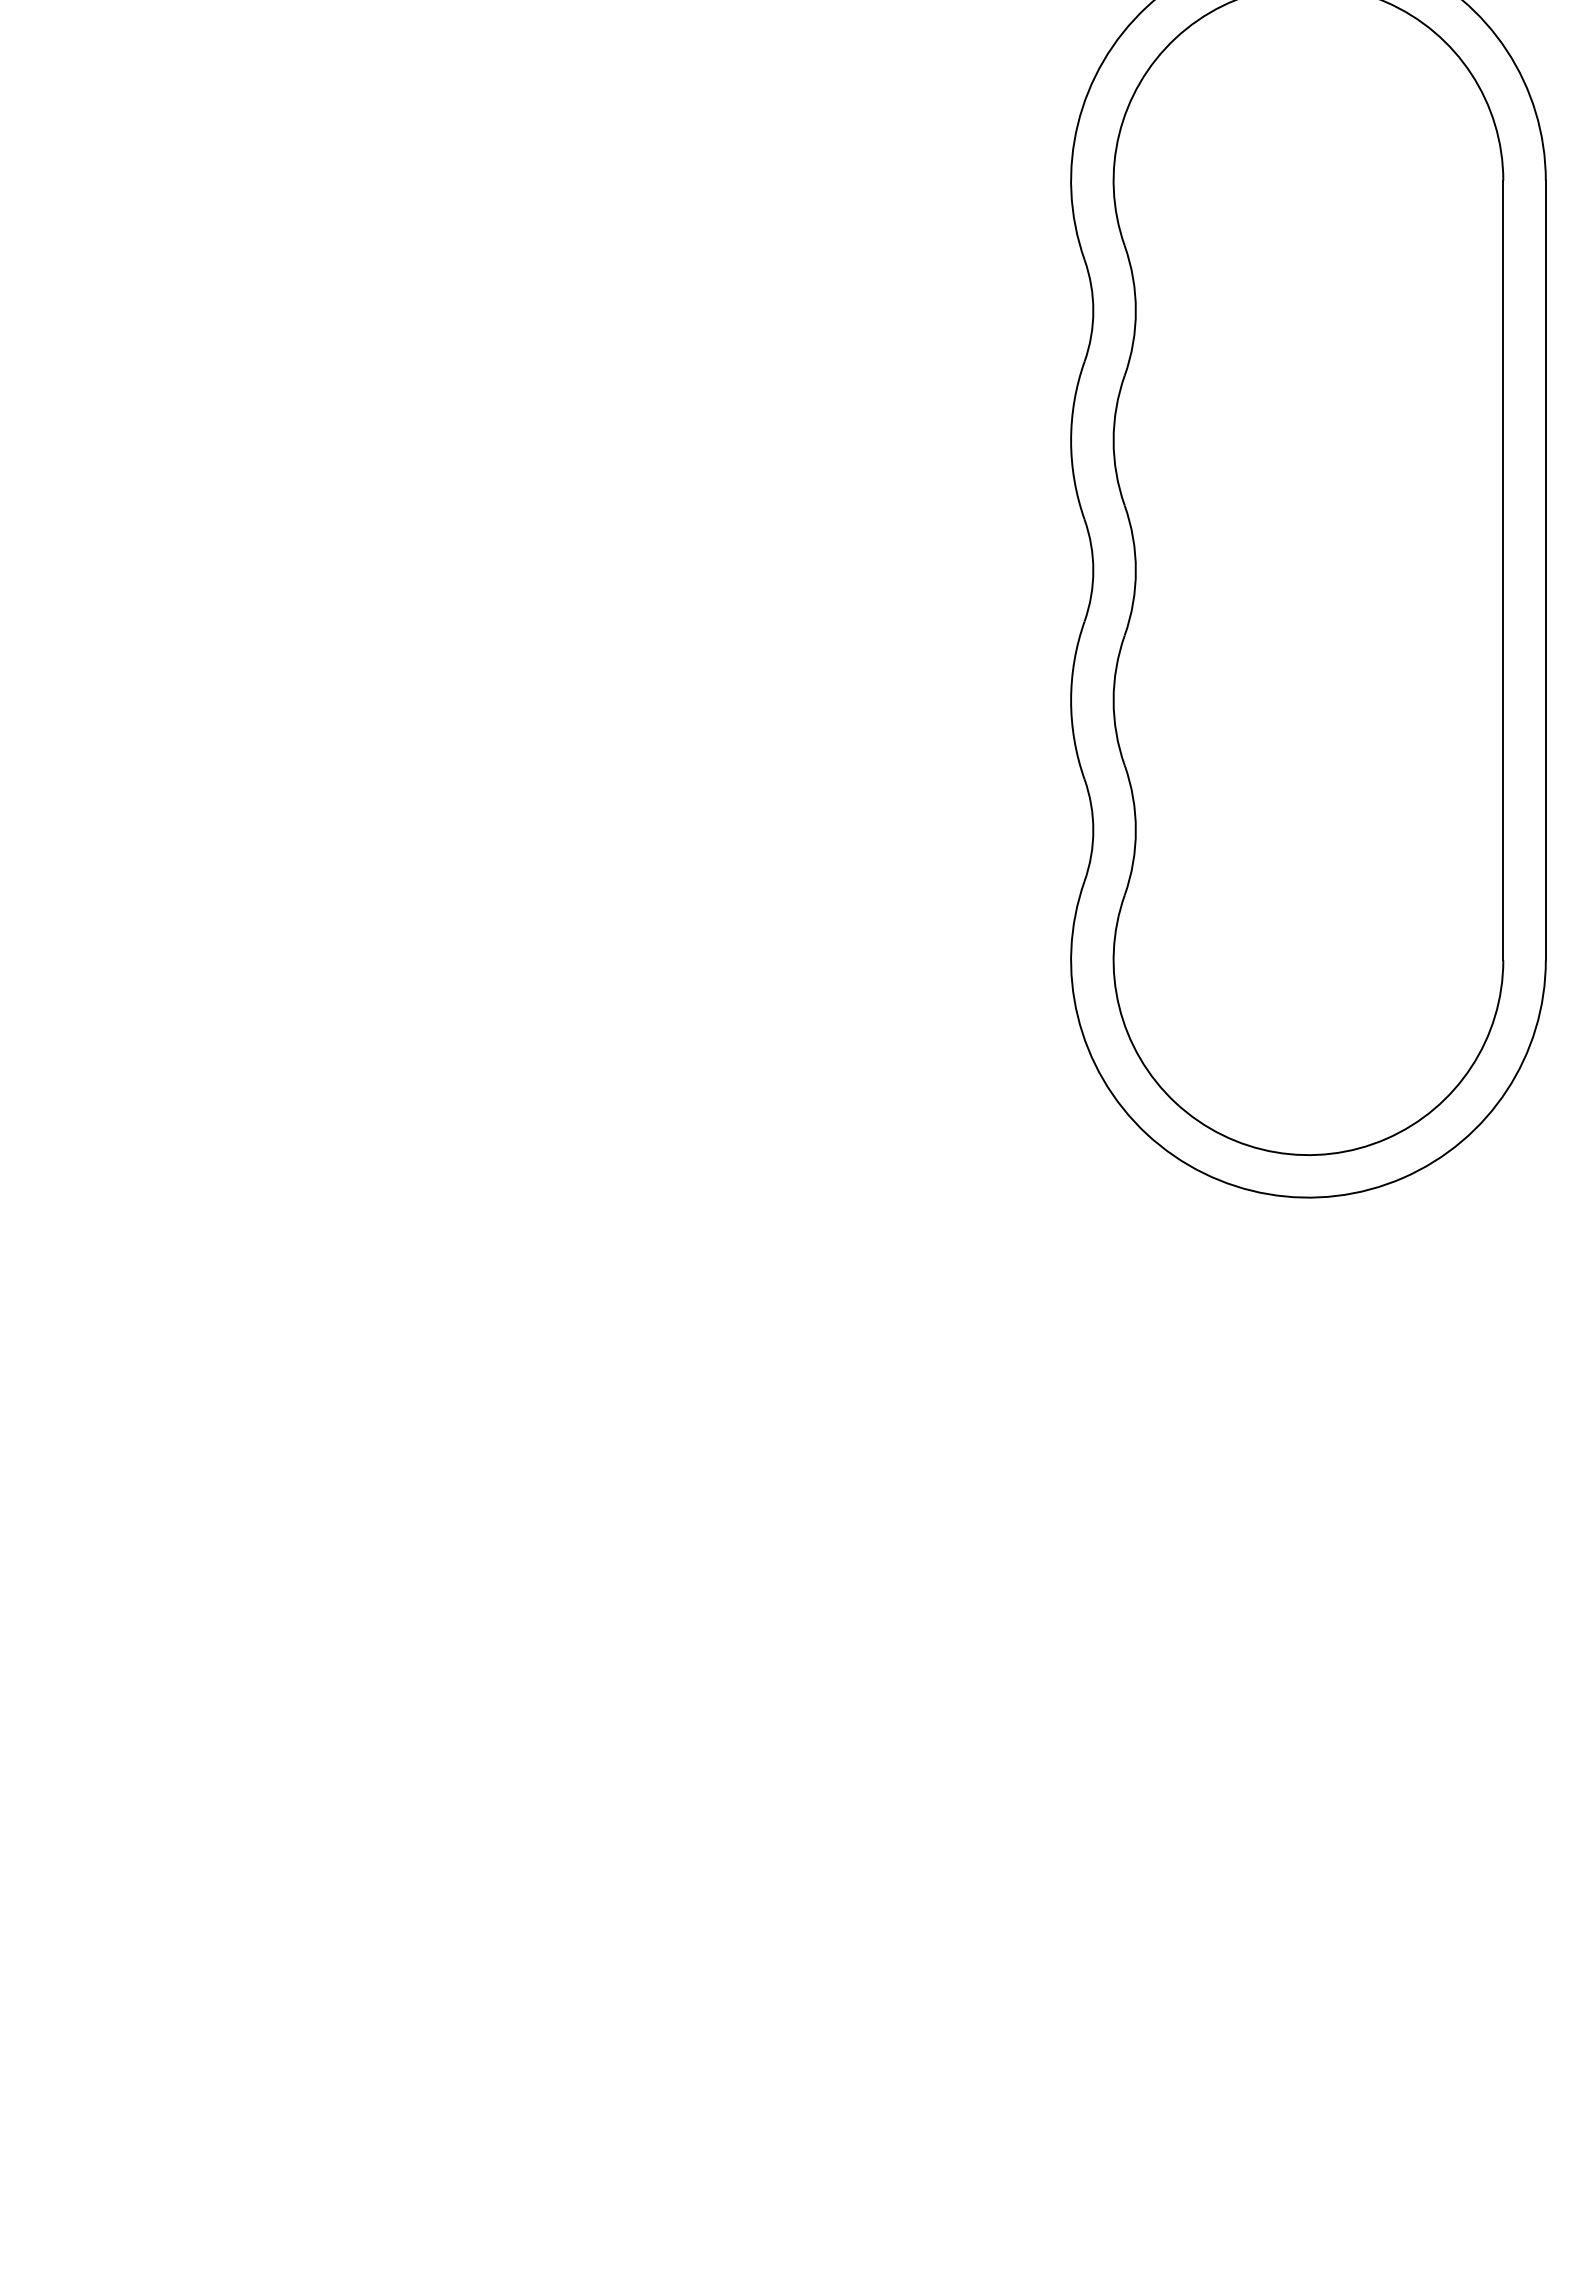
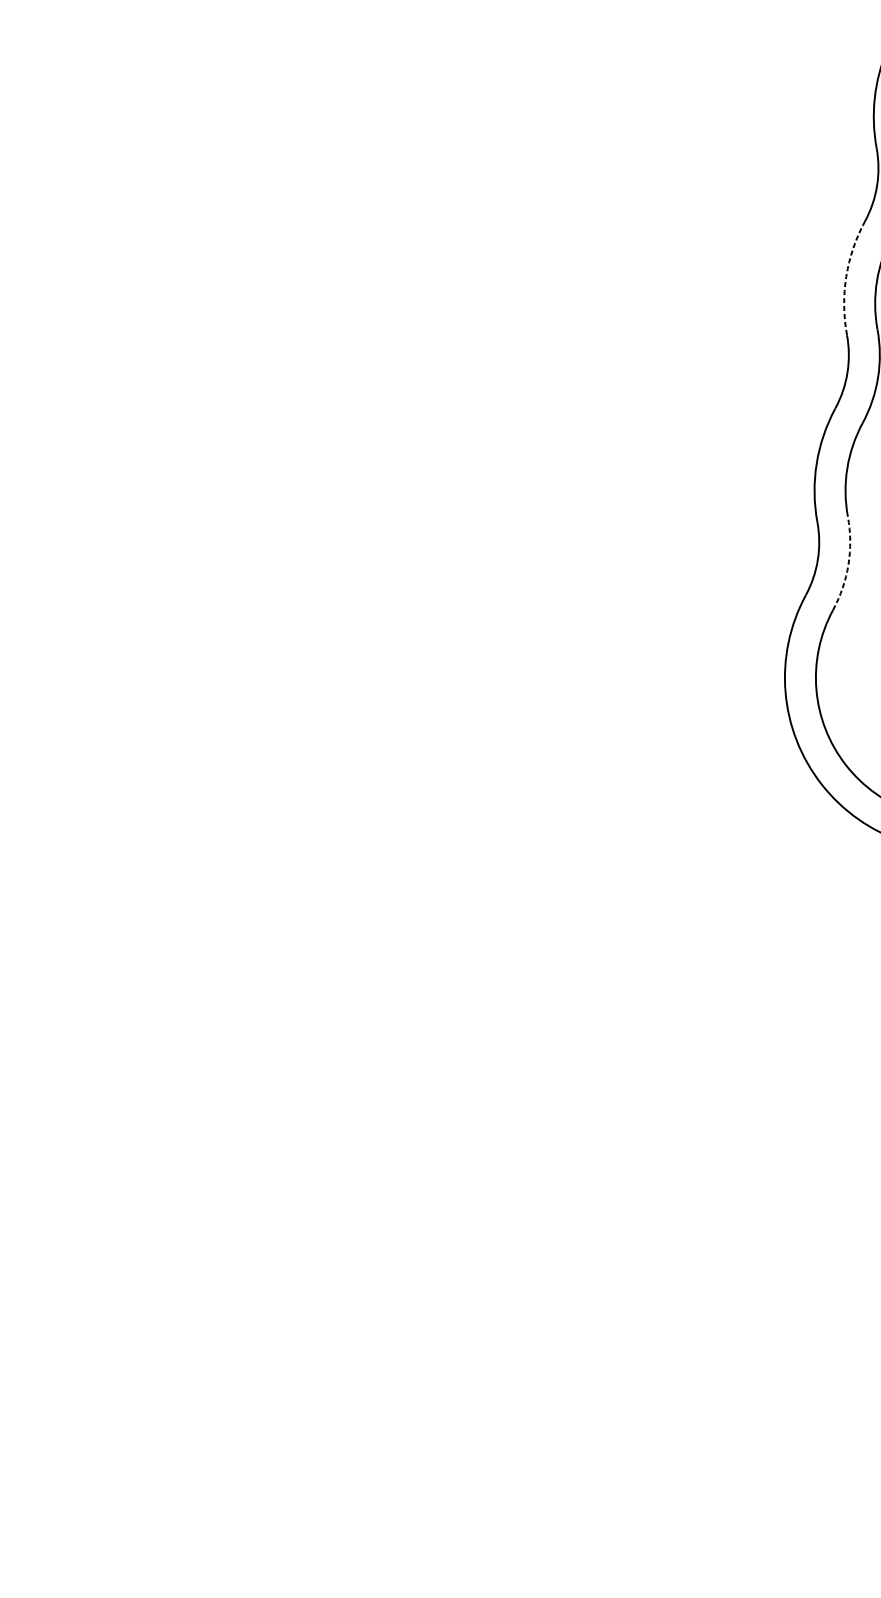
arc: (1071, 440) -> (846, 276), solid -> dashed
arc: (1135, 830) -> (848, 564), solid -> dashed

